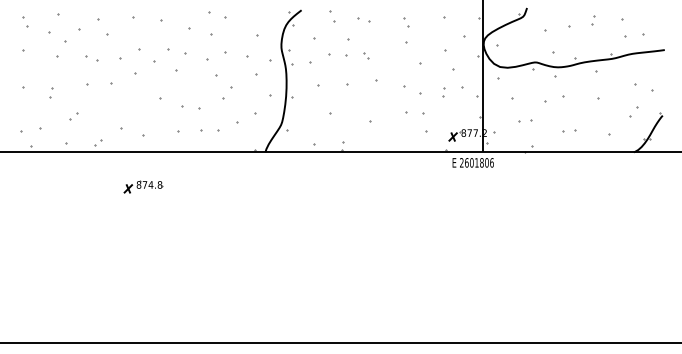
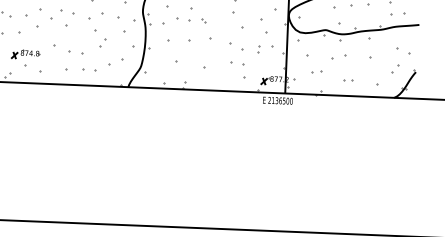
text: (479, 162) -> (282, 100), 2601806 -> 2136500
part: (143, 186) -> (25, 54), moved

